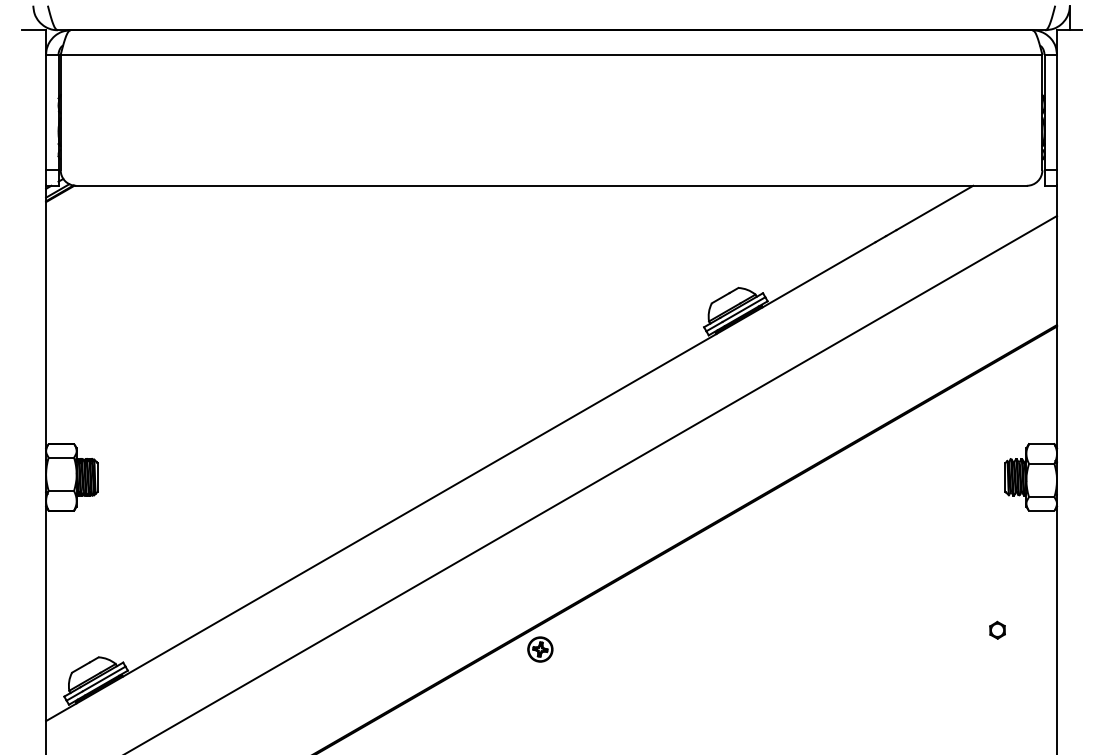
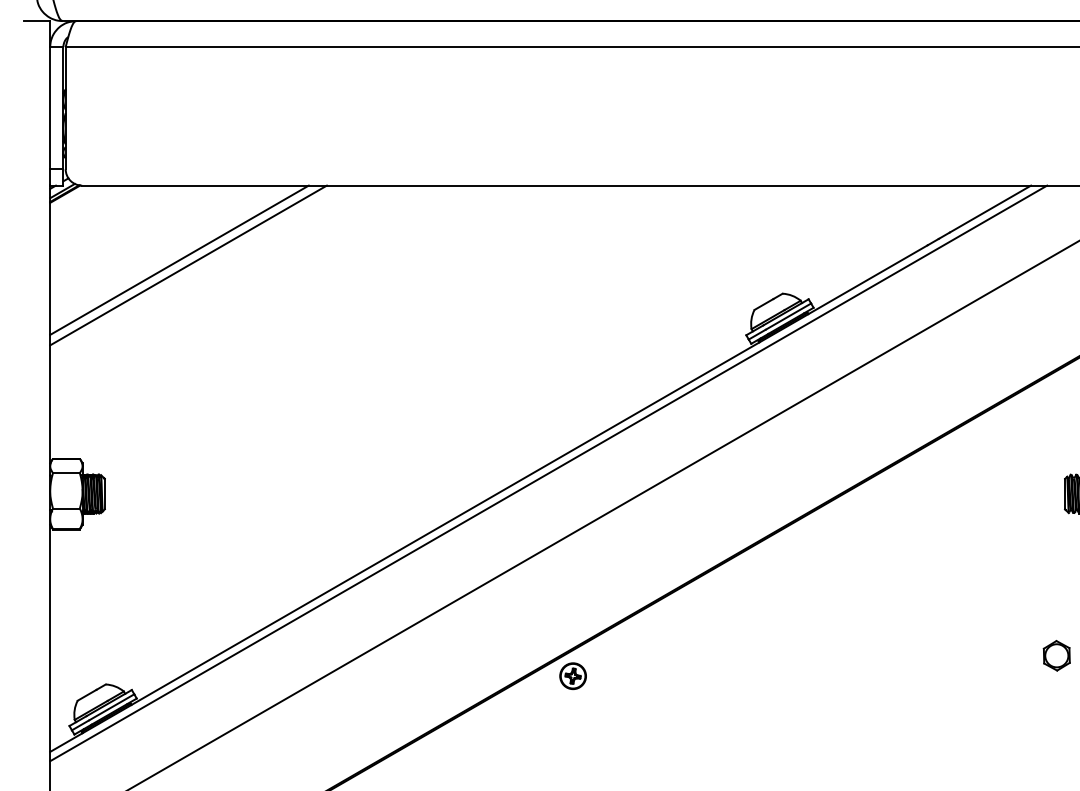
line: (168, 255) -> (179, 259), added
line: (176, 260) -> (188, 264), added
line: (517, 457) -> (548, 473), added
part: (997, 630) -> (1056, 656), size x1.67

